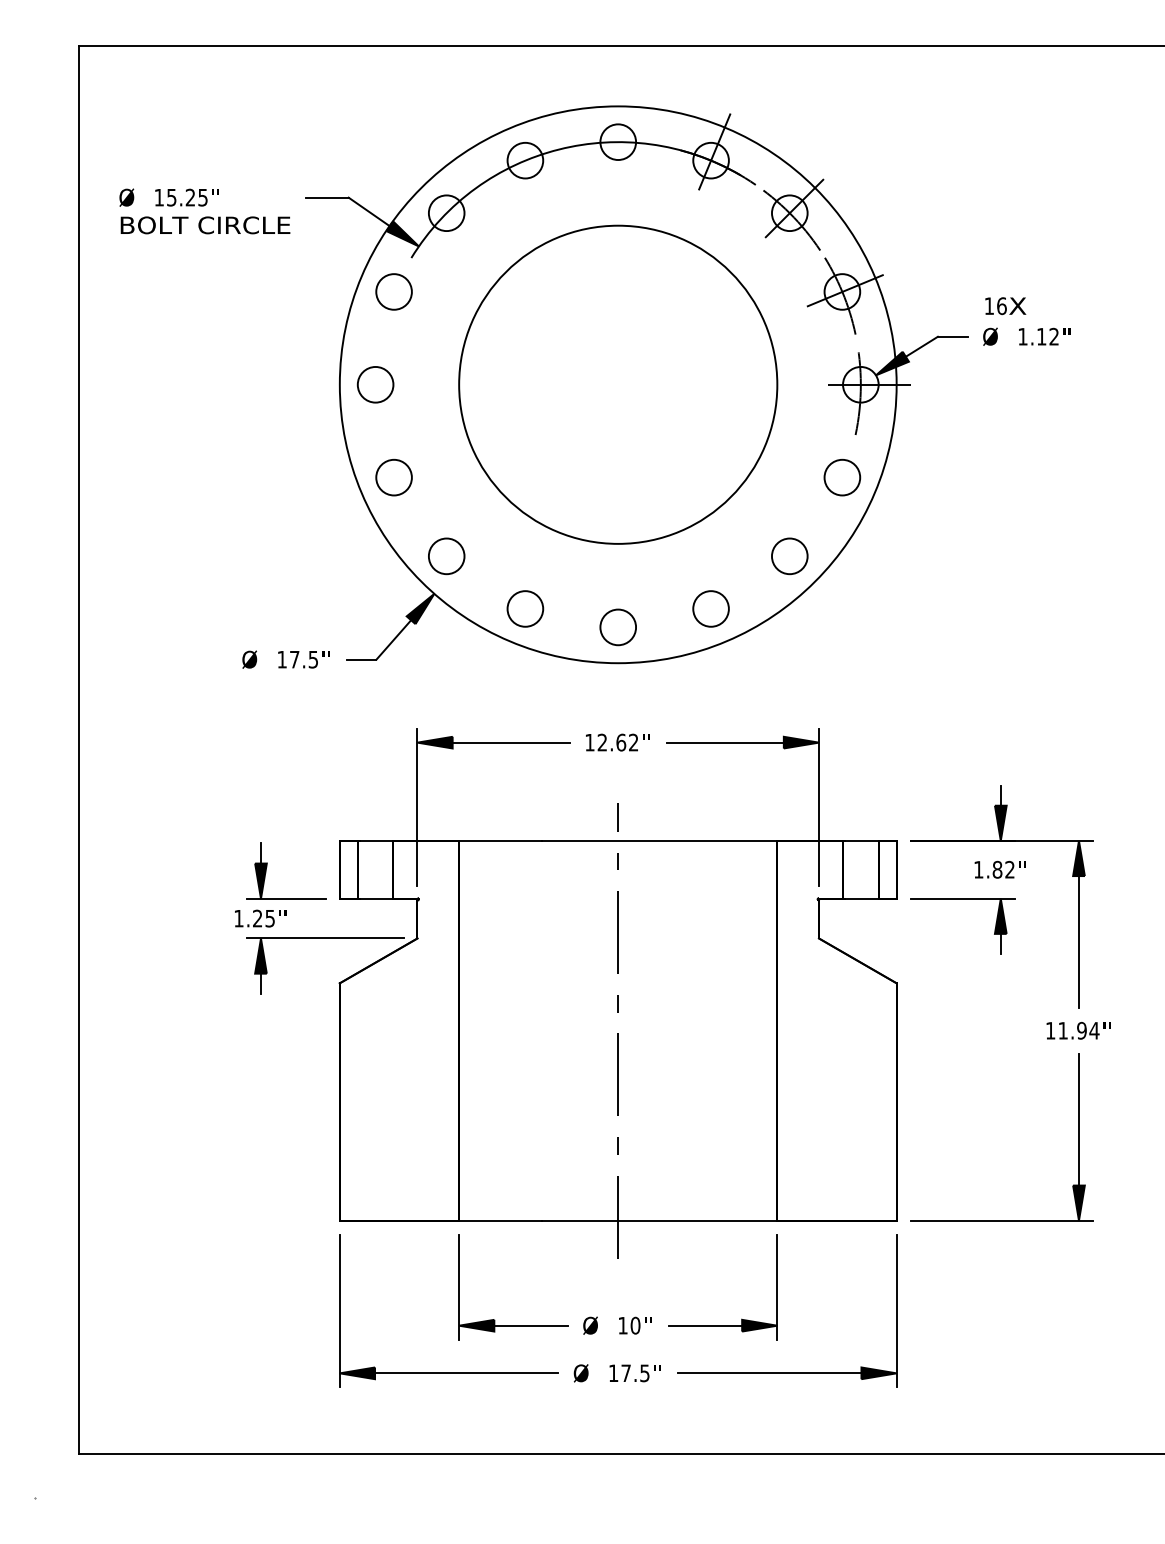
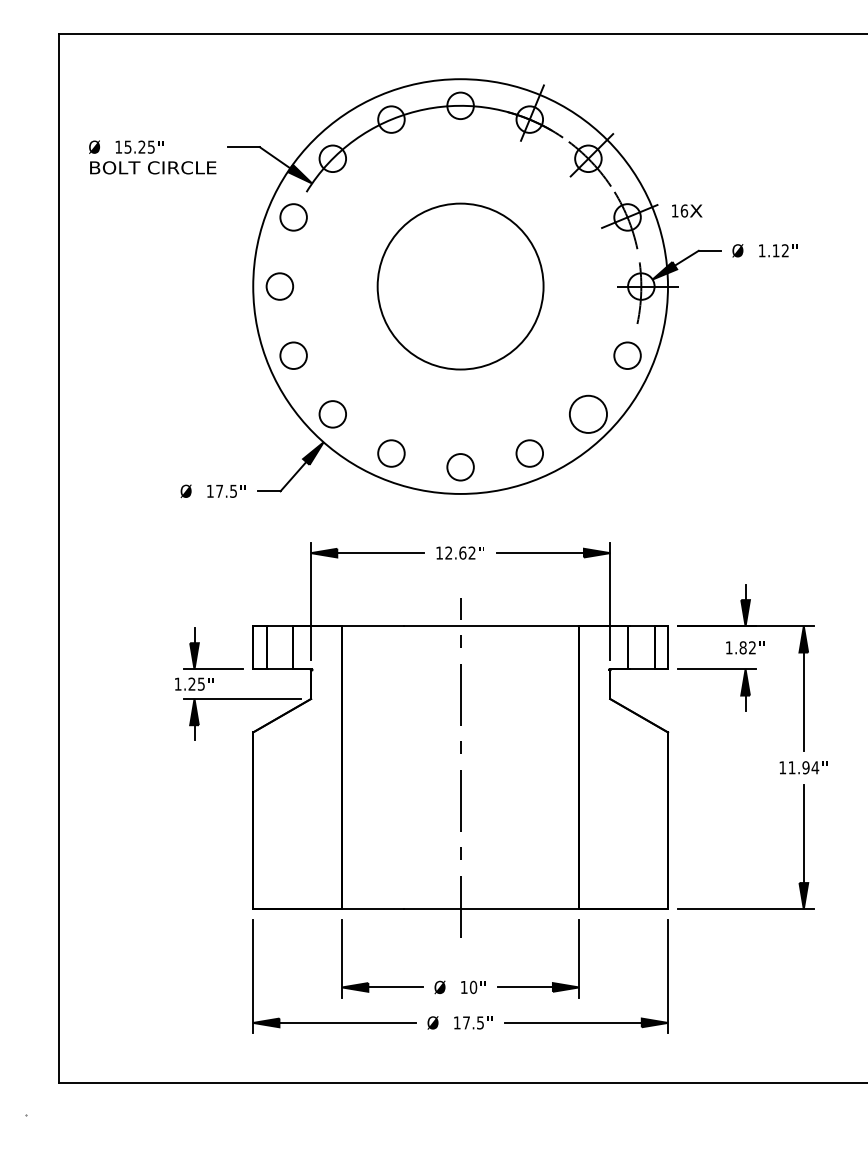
text: (1006, 305) -> (687, 210), moved
circle: (618, 384) -> (460, 286), size x0.7
circle: (789, 556) -> (588, 414), size x1.4

